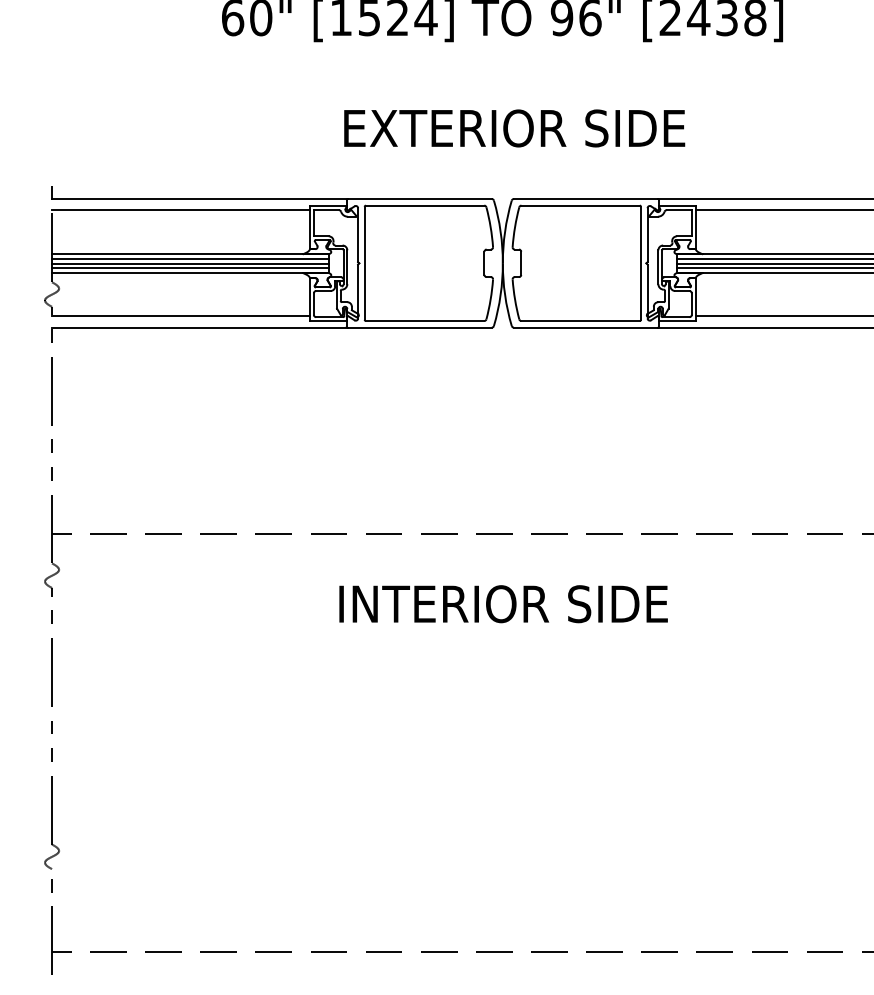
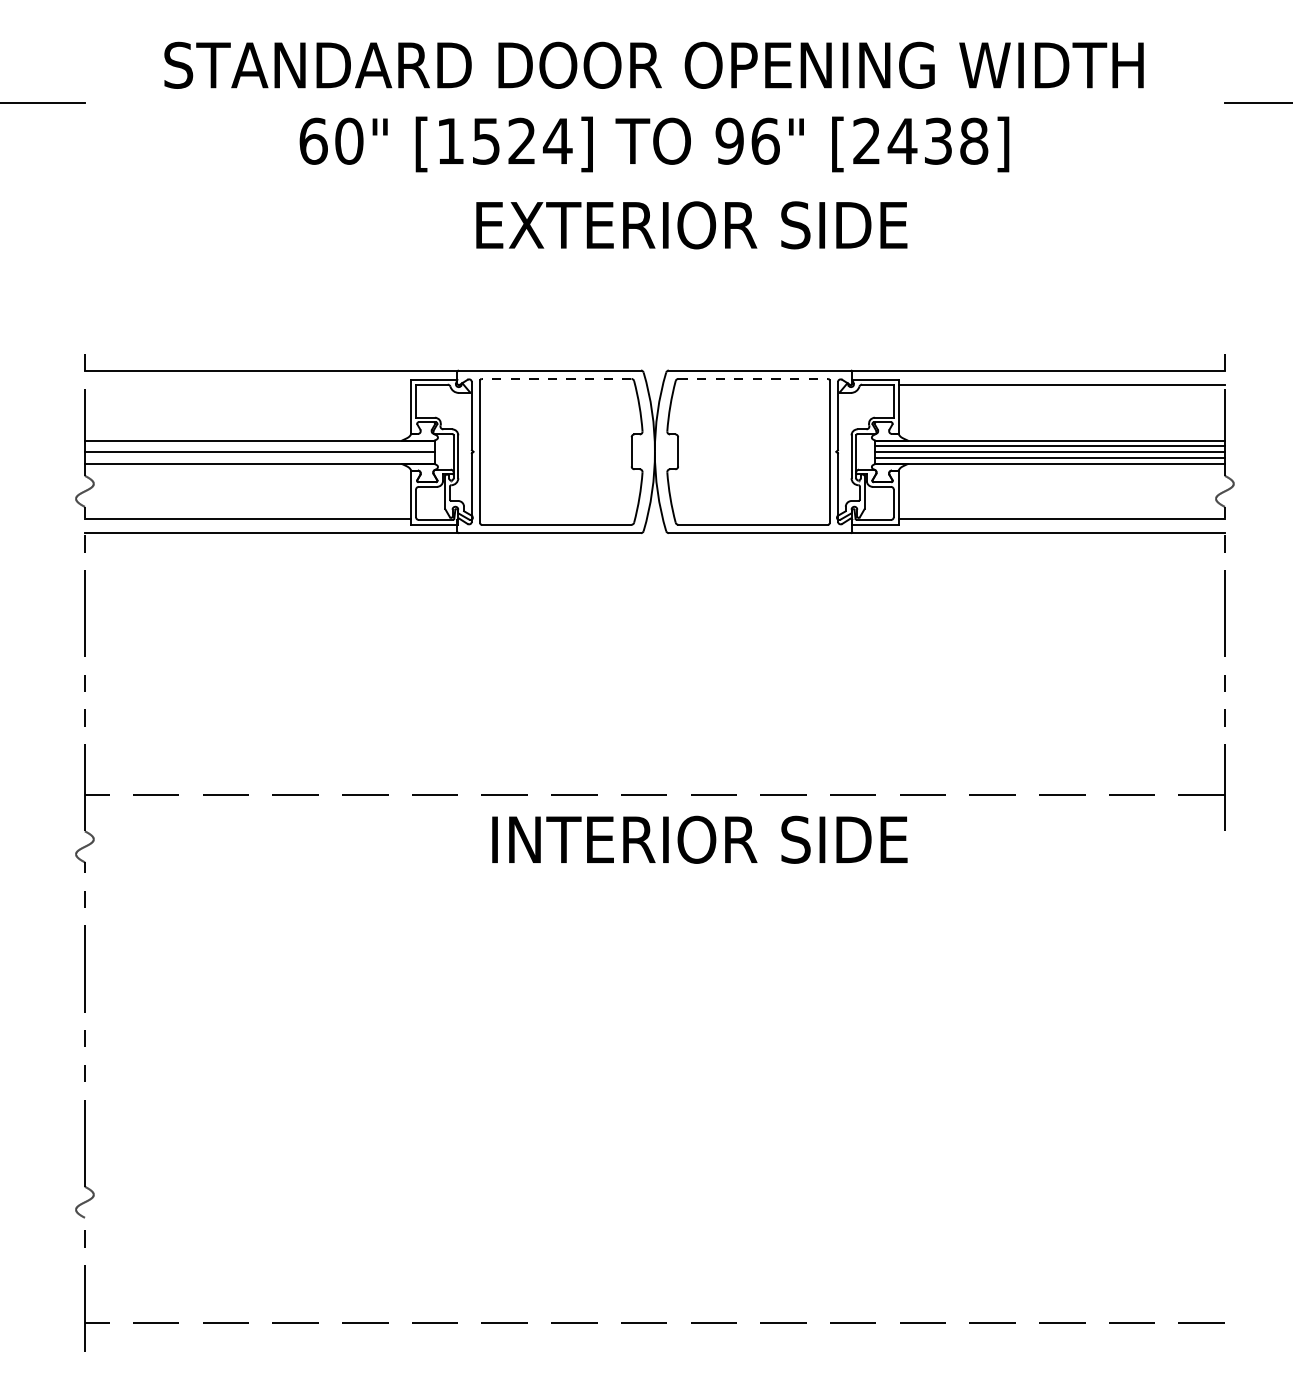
text: (514, 128) -> (691, 225), moved
line: (425, 205) -> (556, 378), solid -> dashed
line: (580, 205) -> (753, 378), solid -> dashed
line: (180, 210) -> (247, 384), removed
line: (190, 259) -> (259, 446), removed
line: (190, 268) -> (259, 458), removed
text: (503, 603) -> (699, 839), moved

